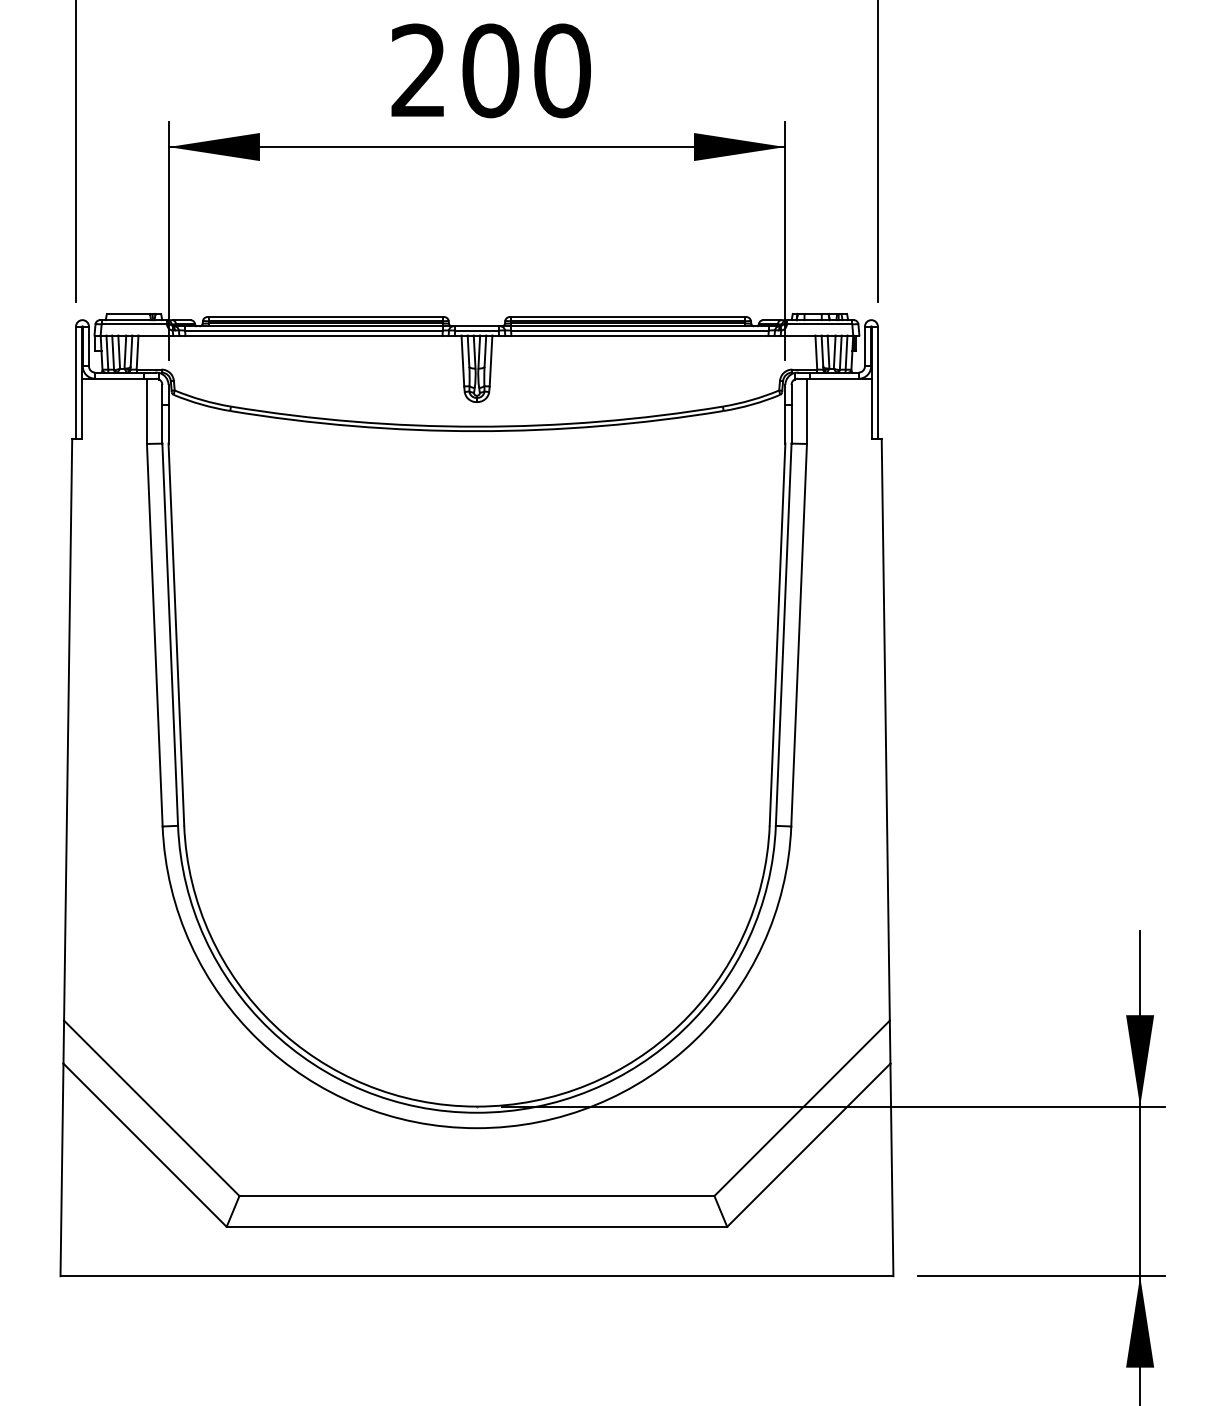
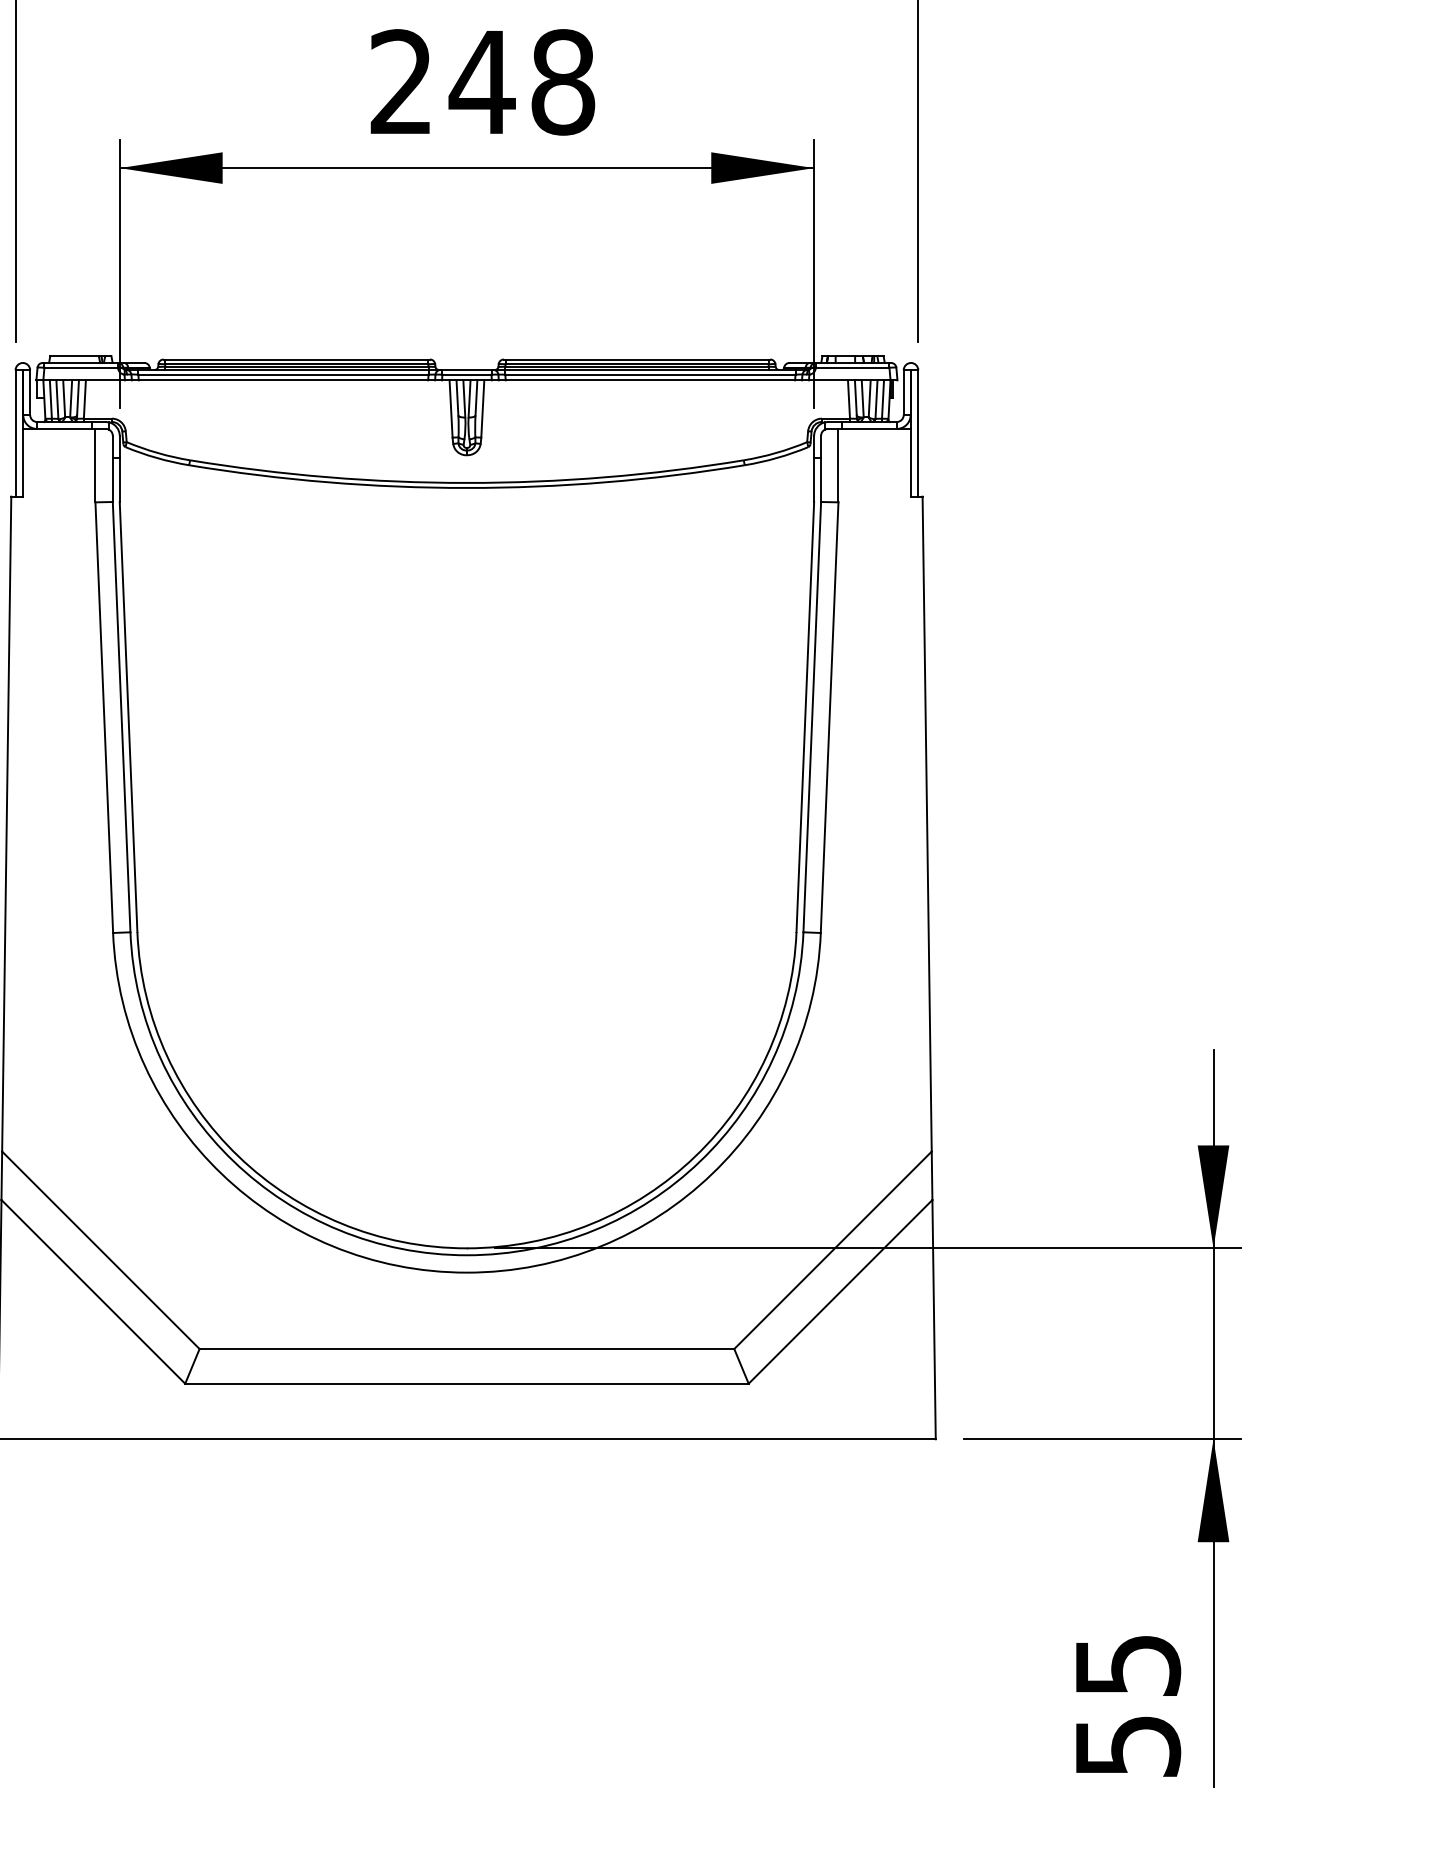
text: (525, 70) -> (521, 82), 200 -> 248

